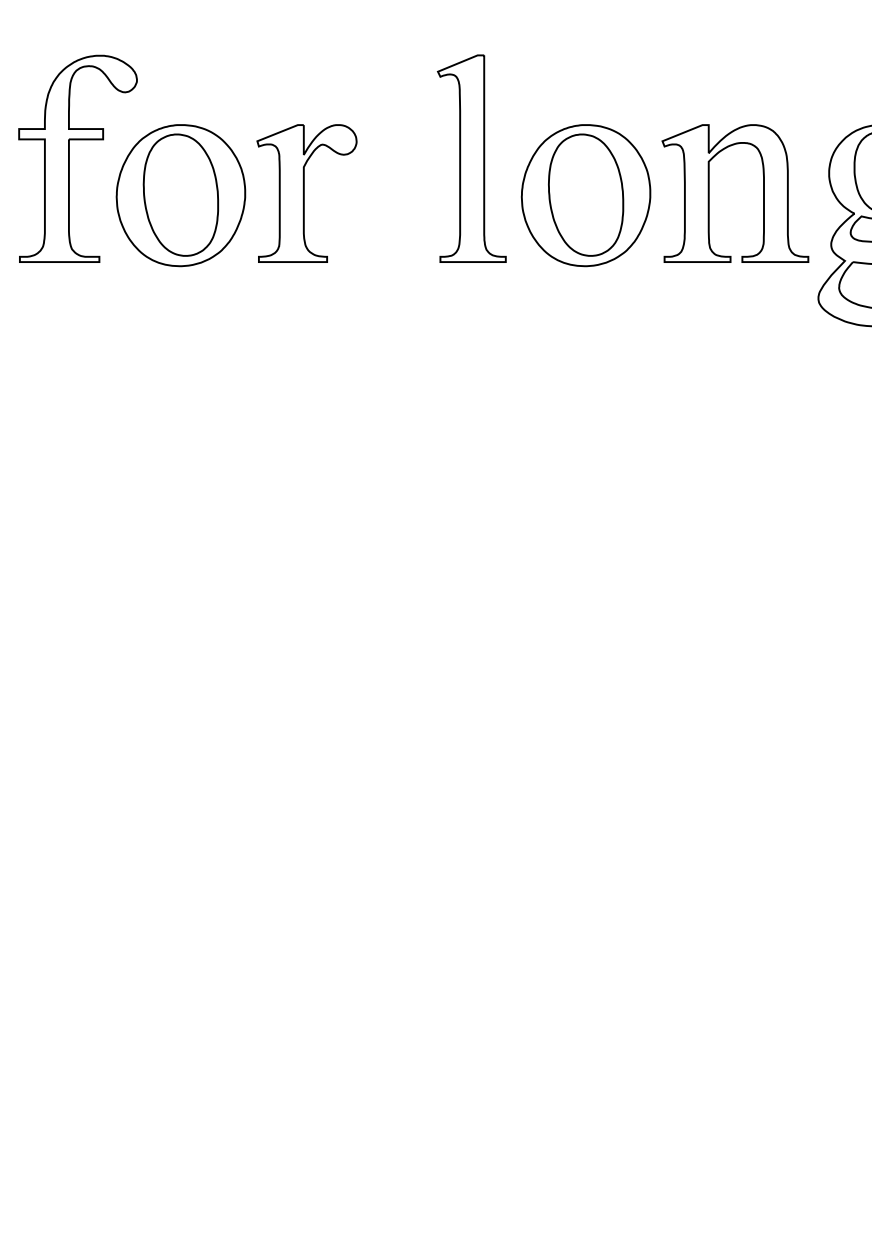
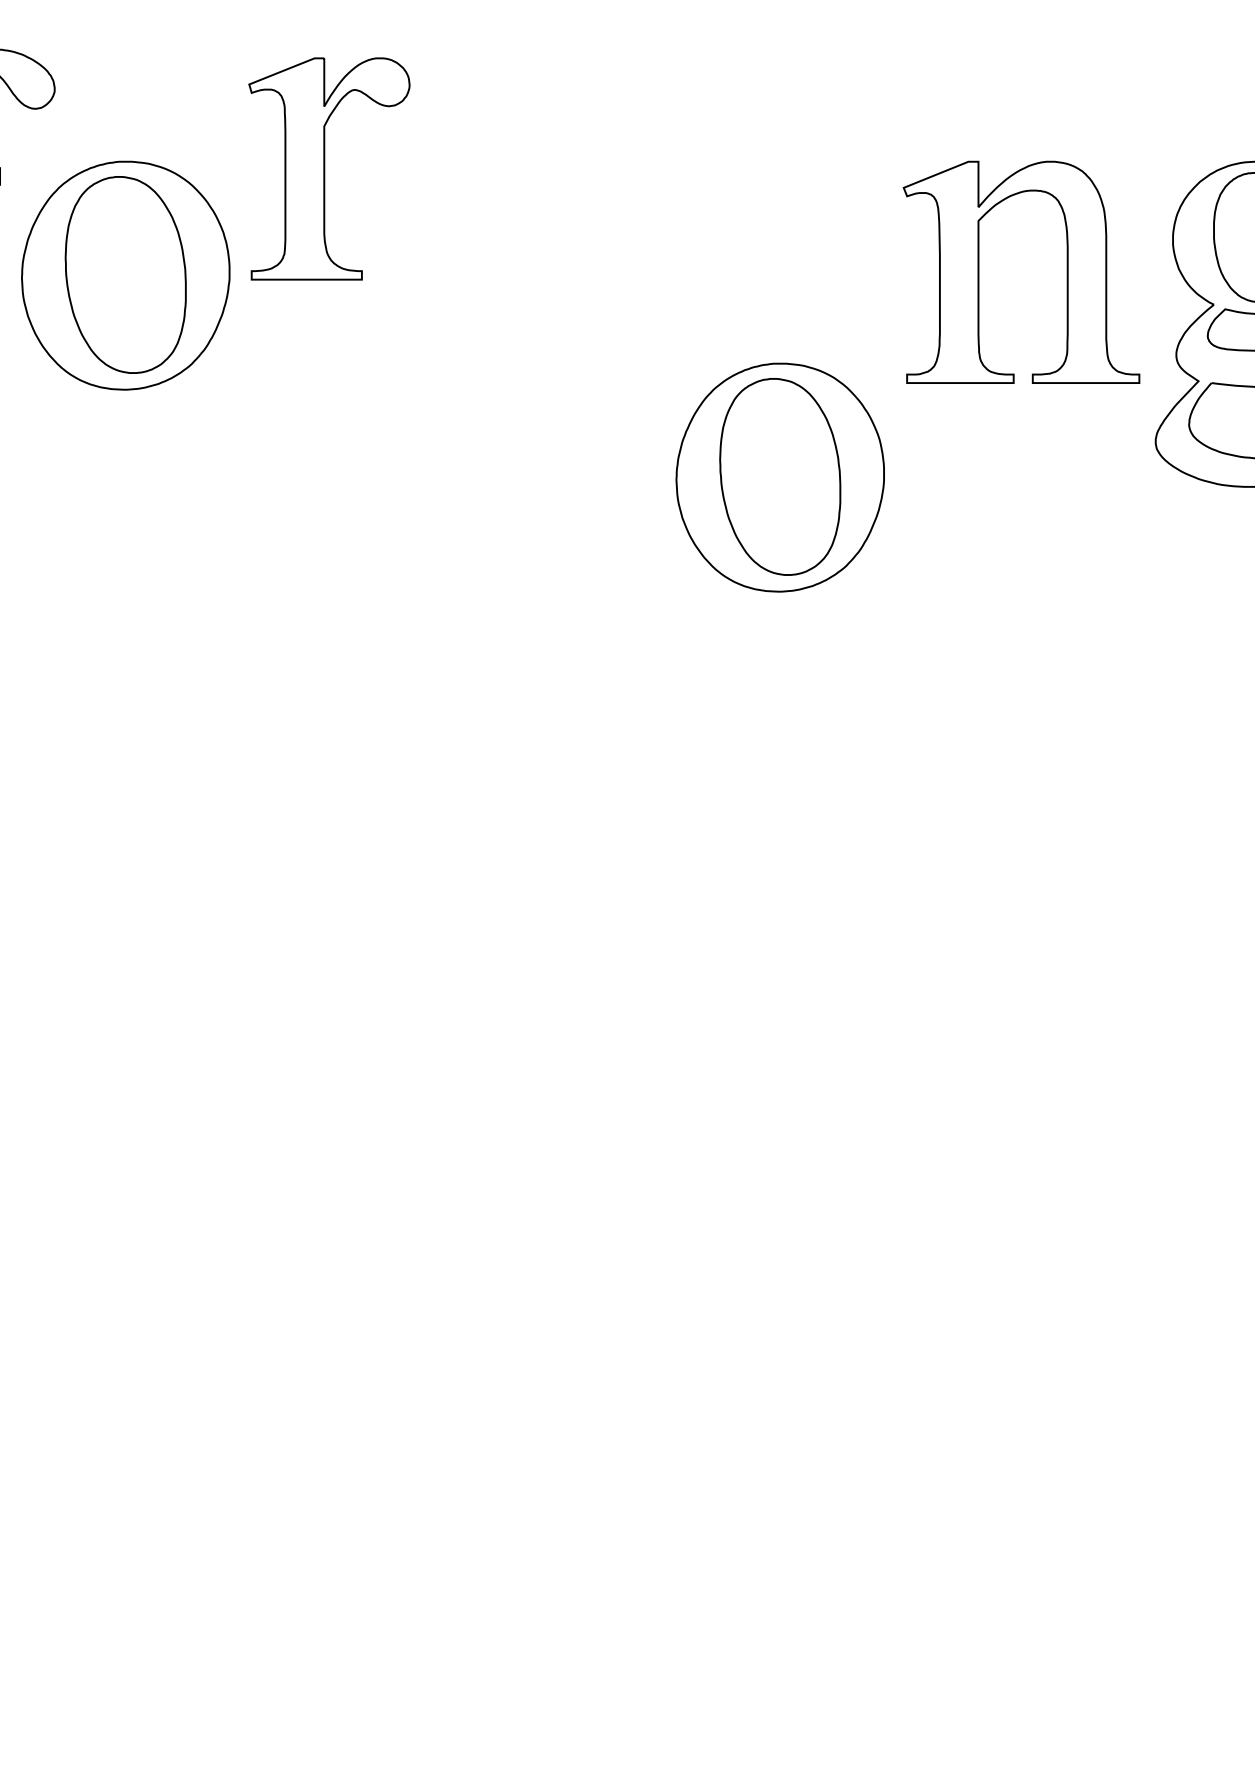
part: (471, 158) -> (595, 215), removed
part: (306, 193) -> (328, 168), moved
part: (585, 195) -> (779, 477), moved

